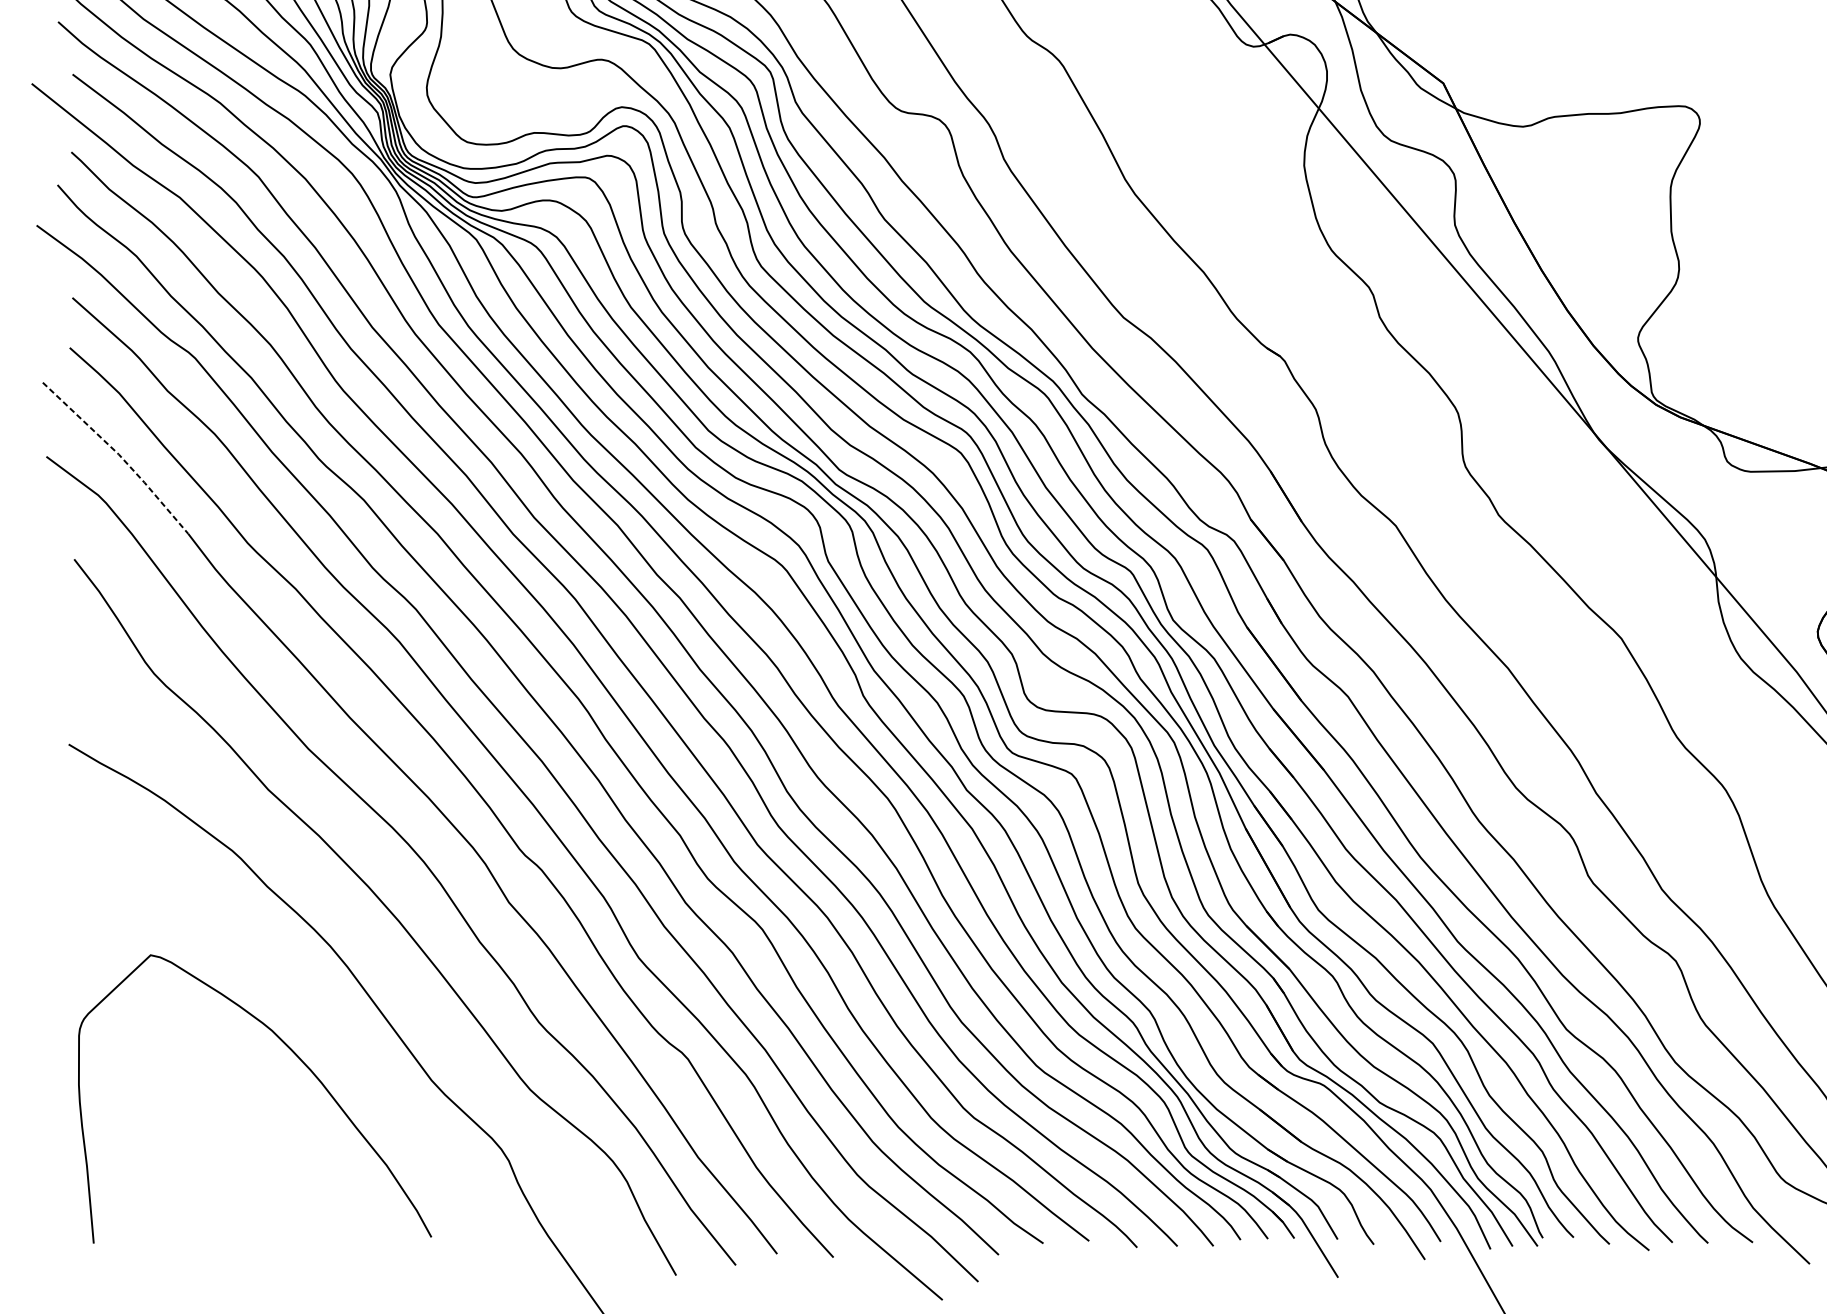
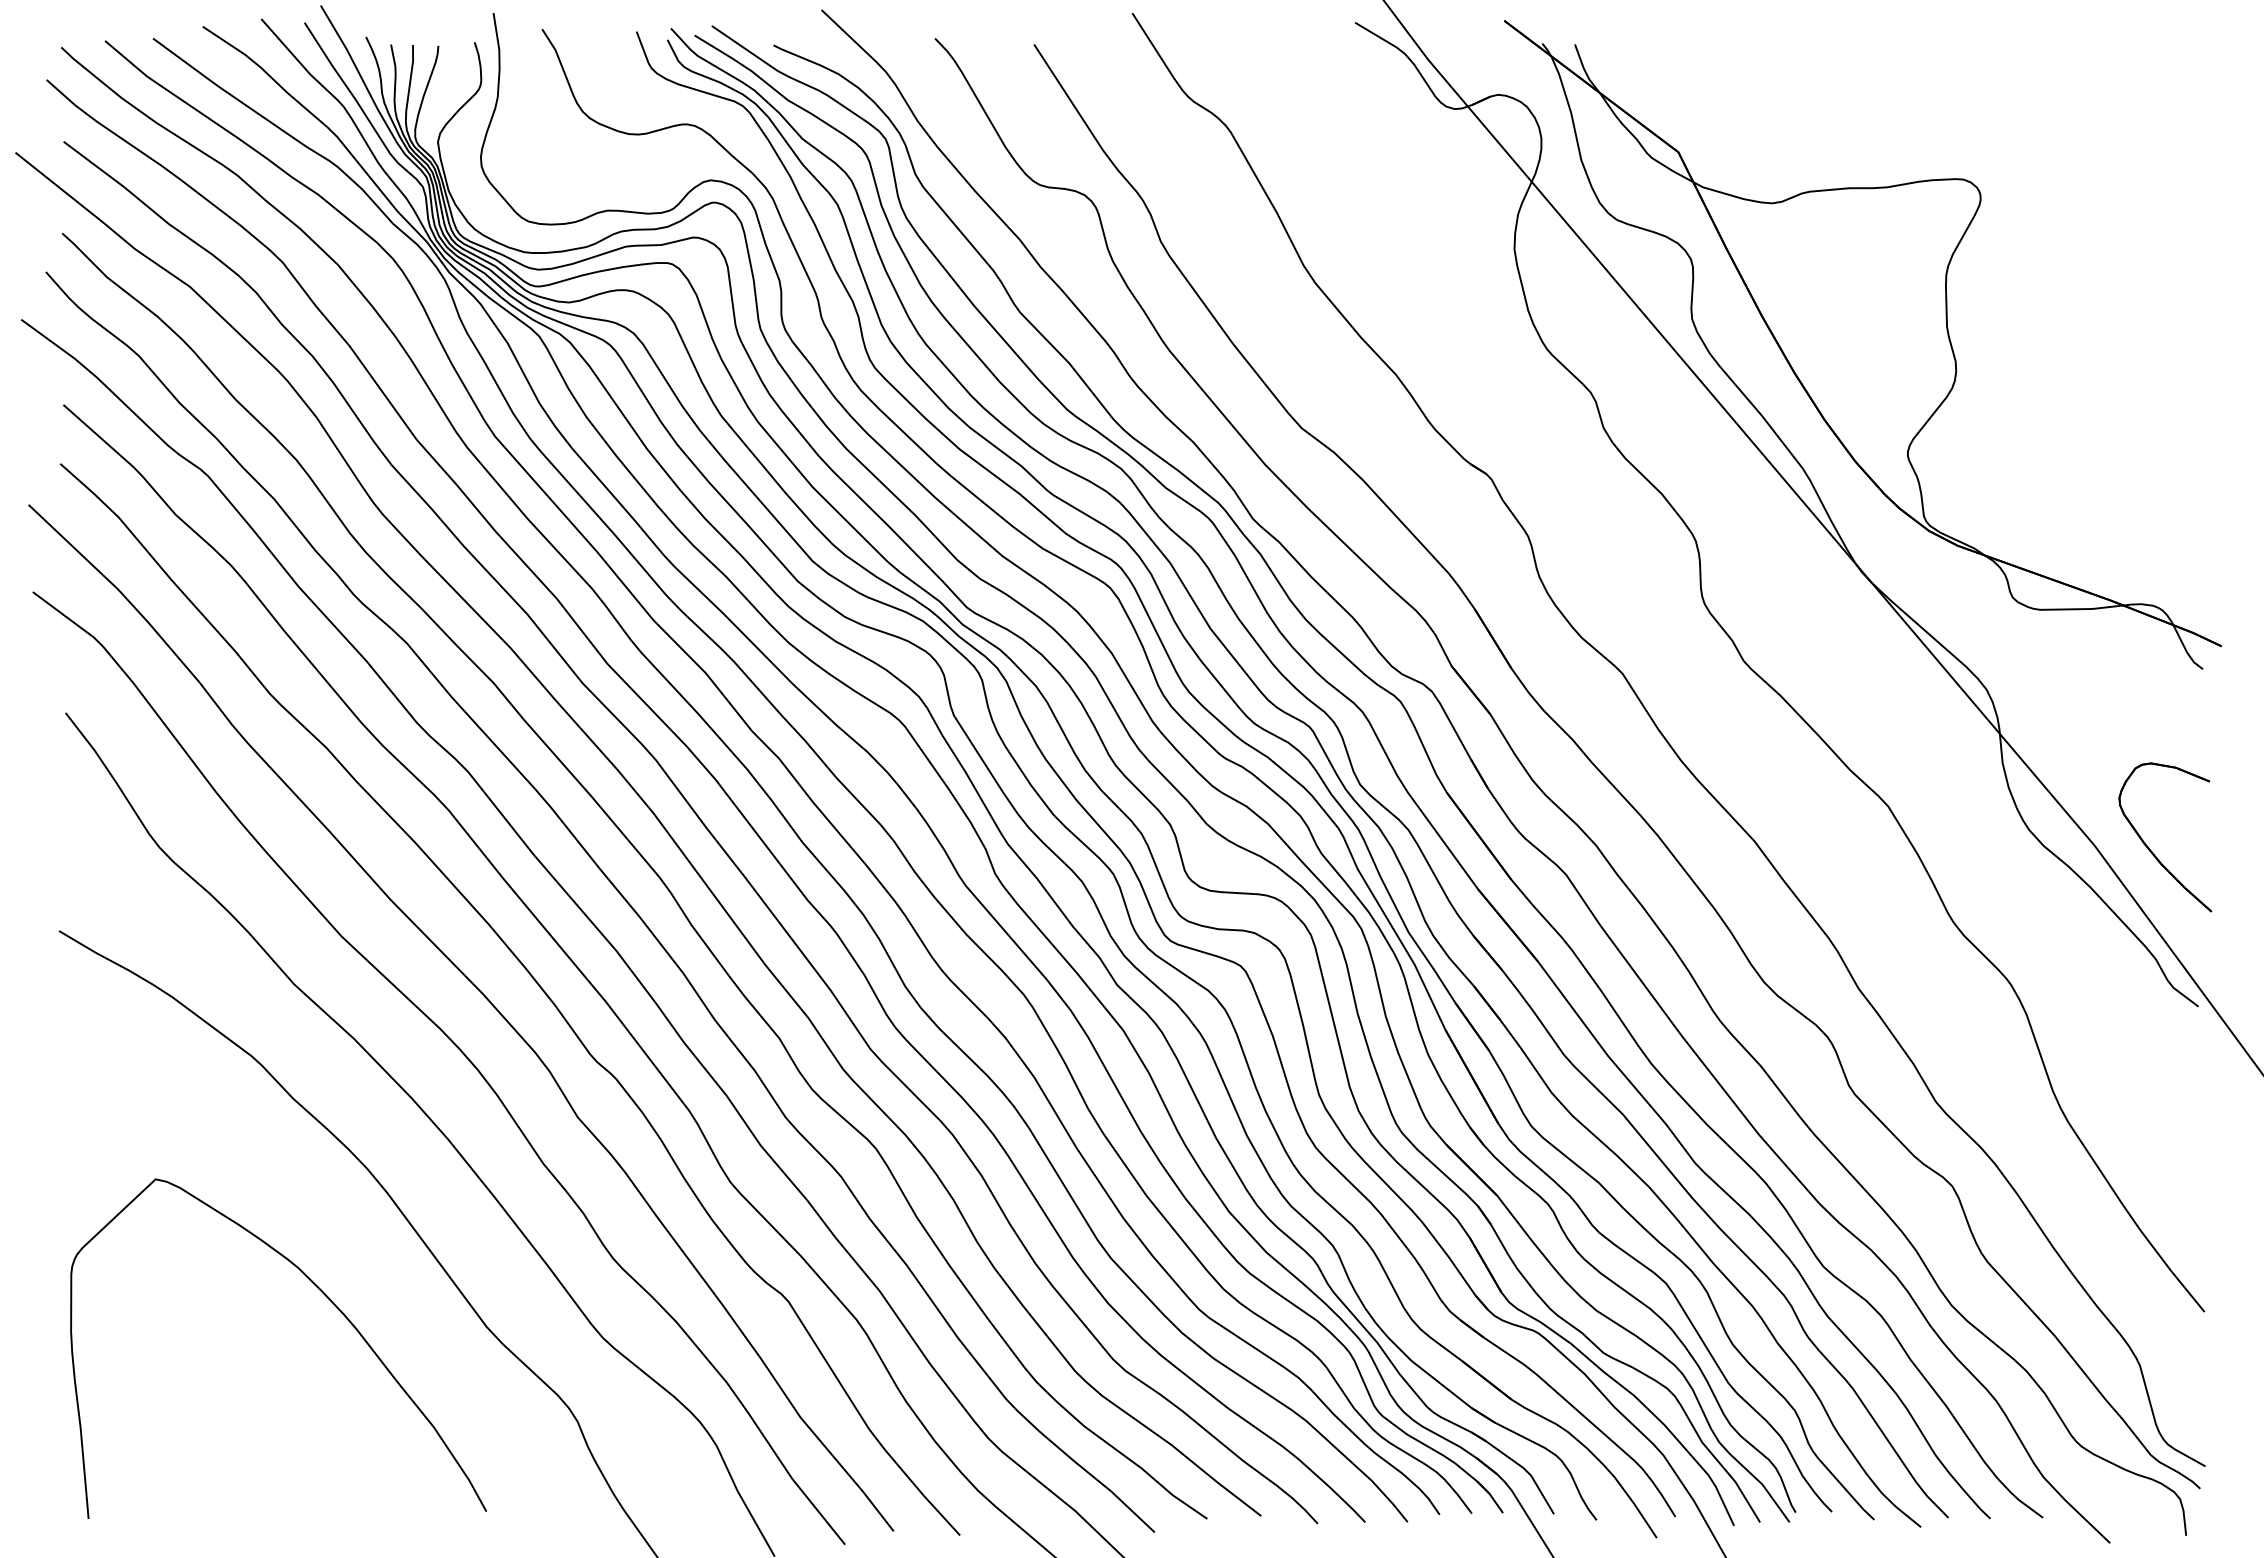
line: (119, 455) -> (118, 590), dashed -> solid

